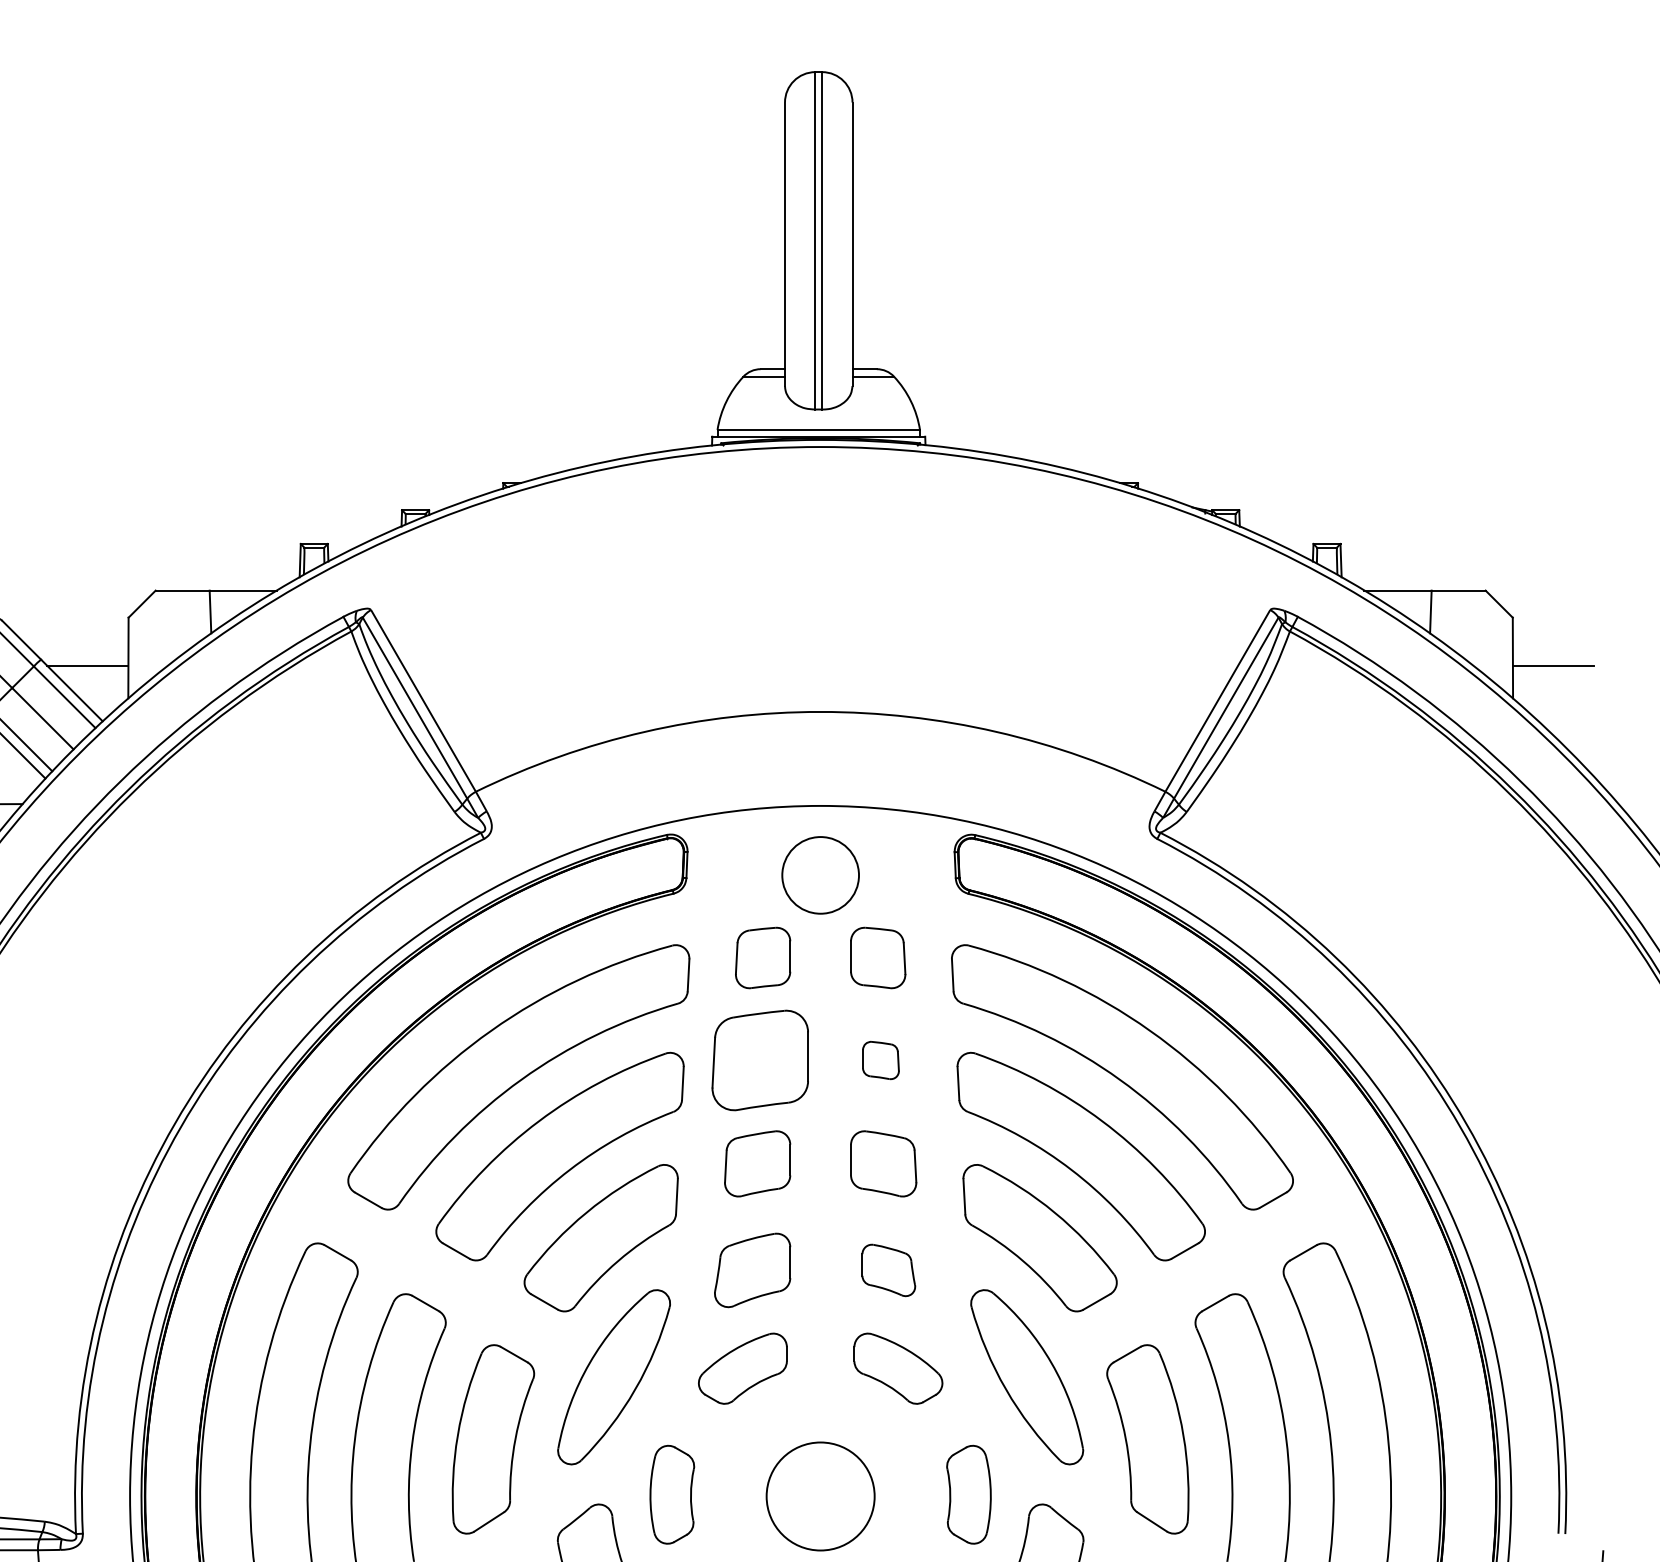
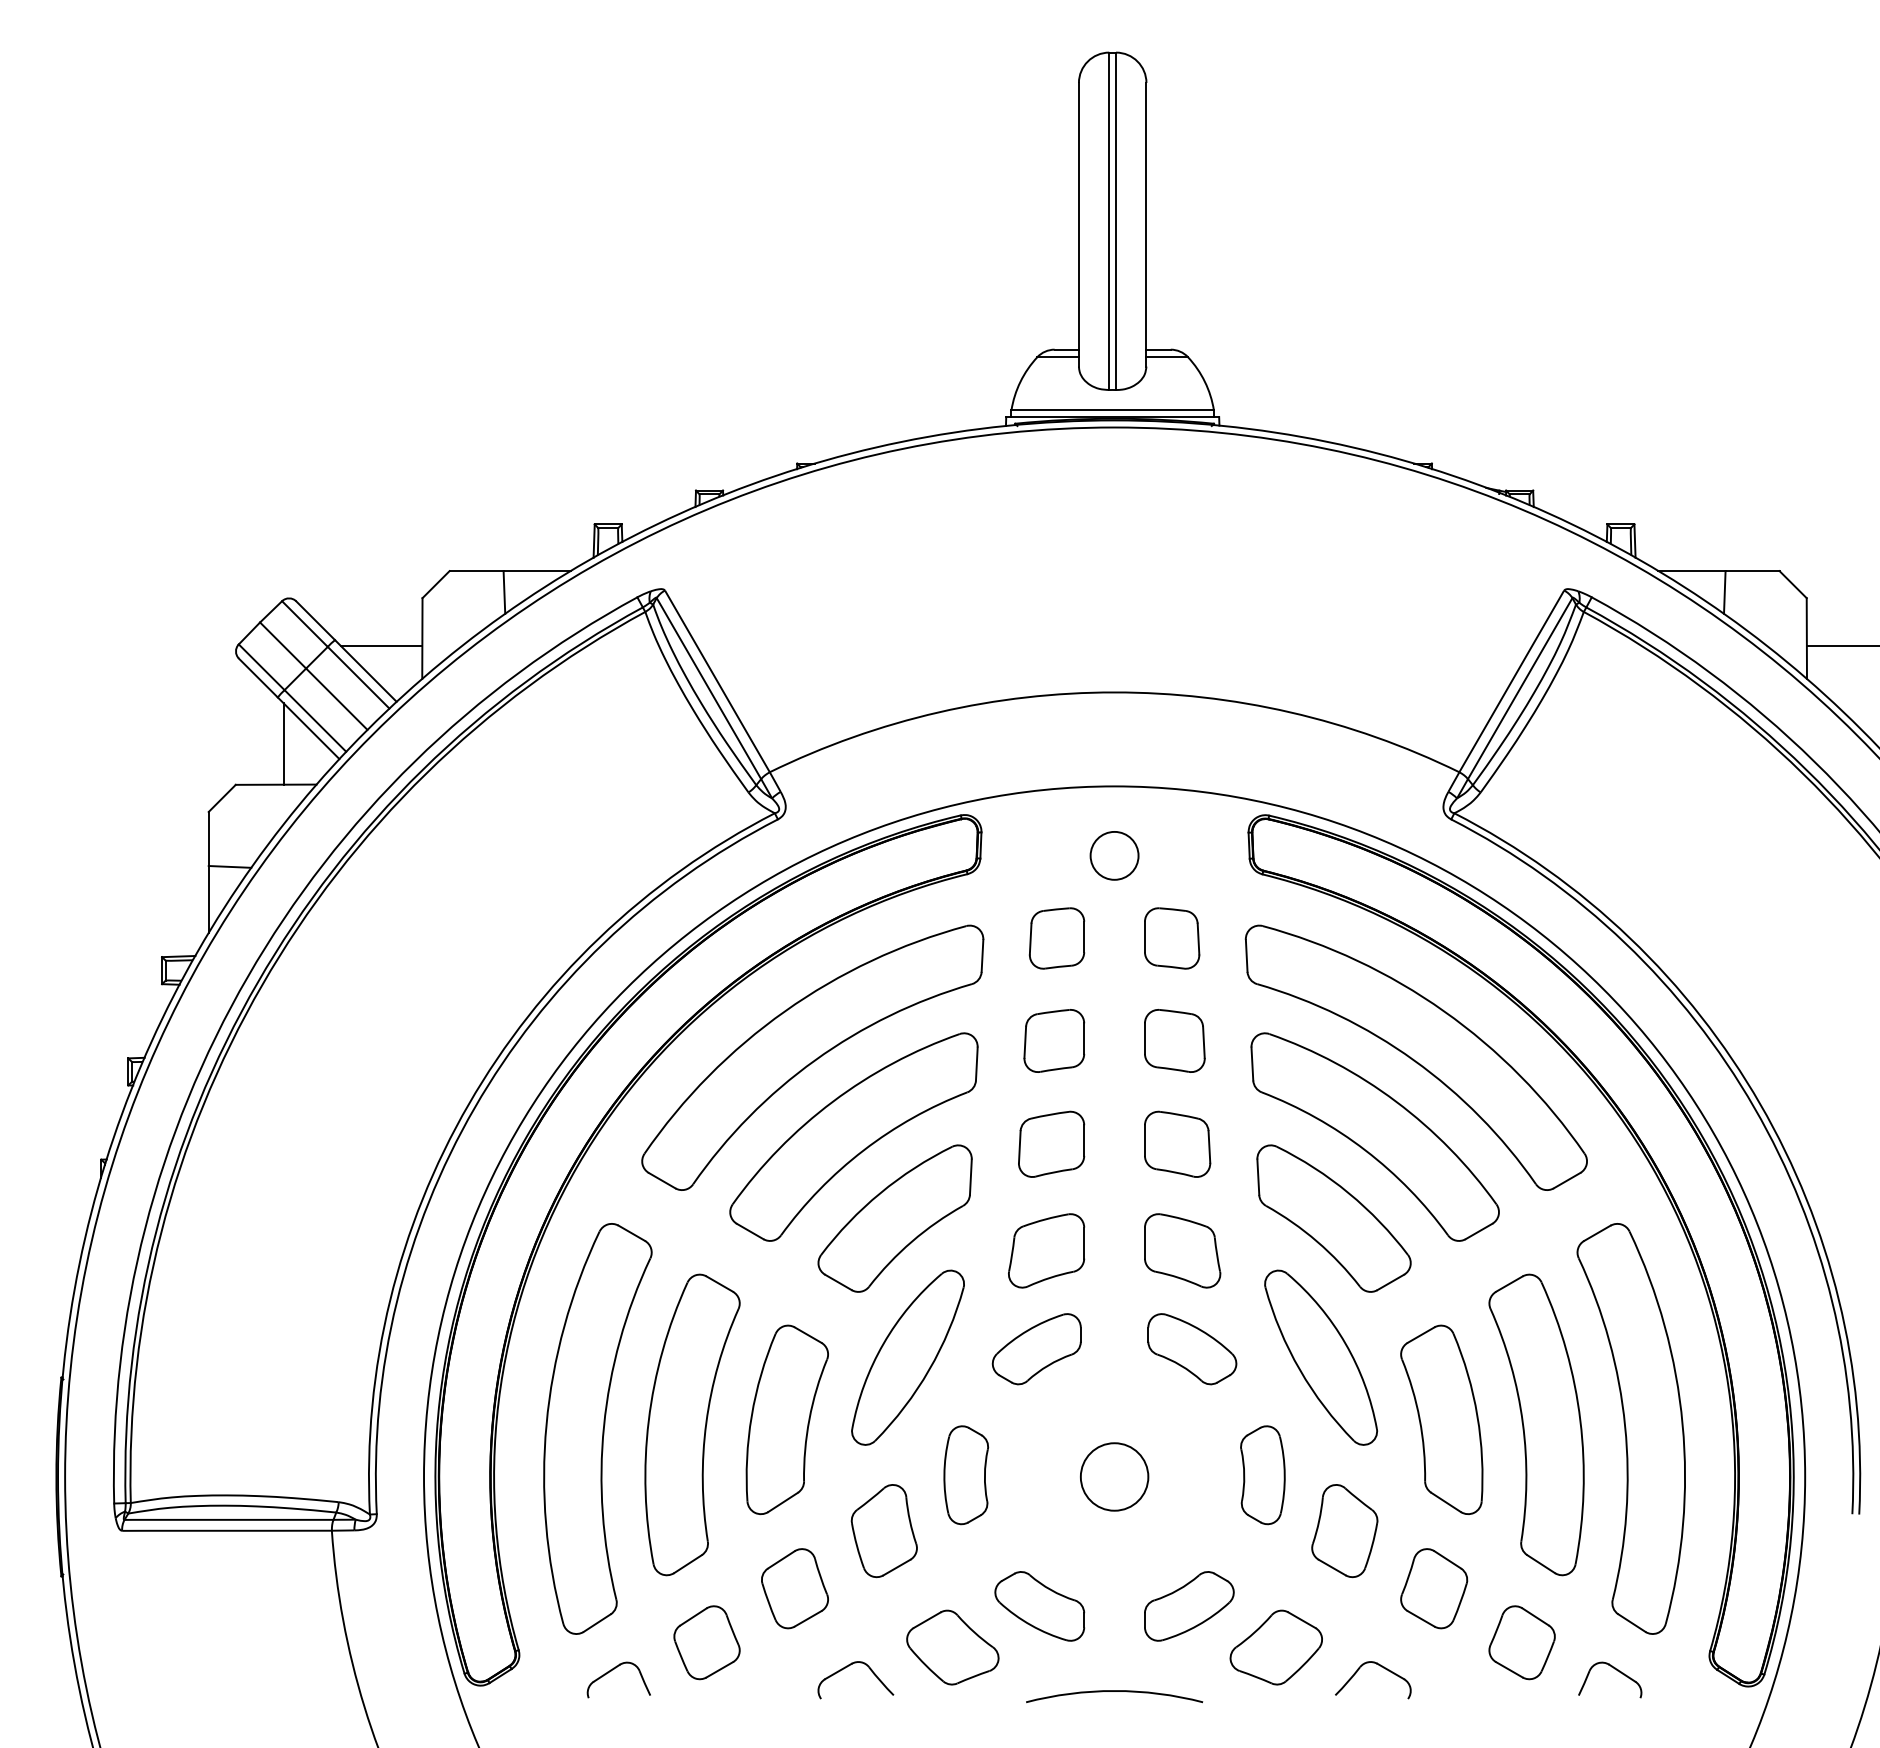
circle: (820, 875) -> (1114, 855), size x0.62
part: (760, 1060) -> (1054, 1040), size x0.62
part: (880, 1060) -> (1174, 1040), size x1.67
part: (888, 1270) -> (1182, 1250), size x1.43
circle: (820, 1496) -> (1114, 1476), size x0.62

